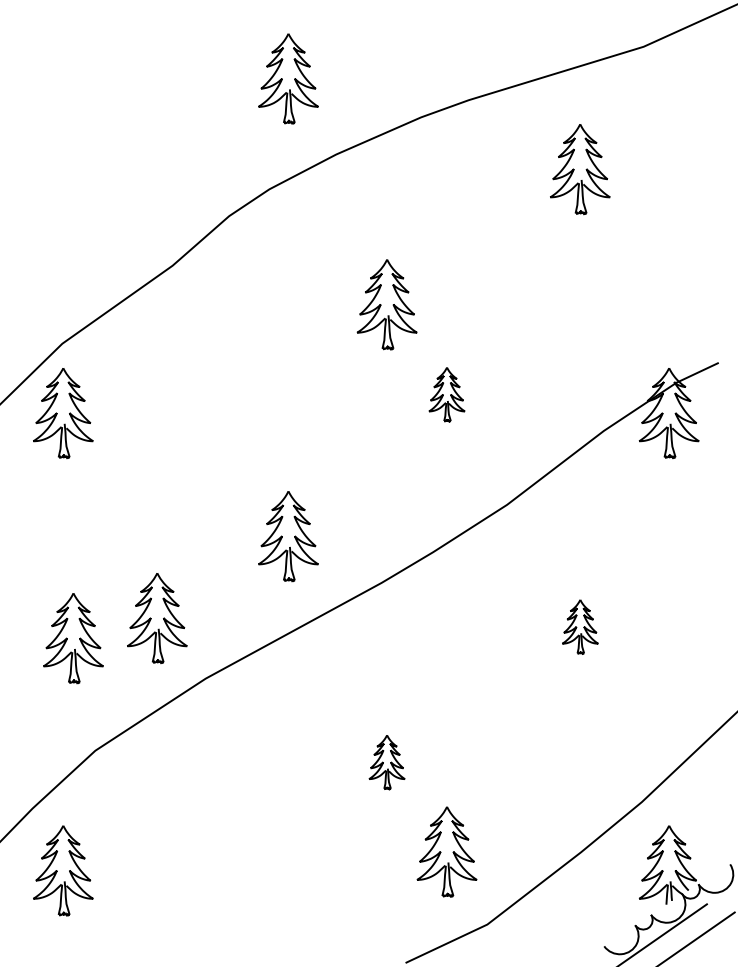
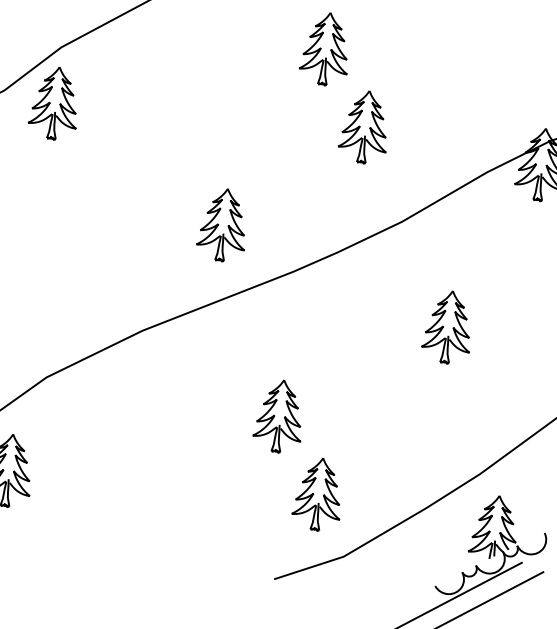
part: (446, 394) -> (364, 127), size x1.67
part: (157, 618) -> (109, 277), removed
part: (580, 626) -> (448, 326), size x1.67
part: (73, 638) -> (40, 285), removed
part: (386, 762) -> (279, 416), size x1.67

